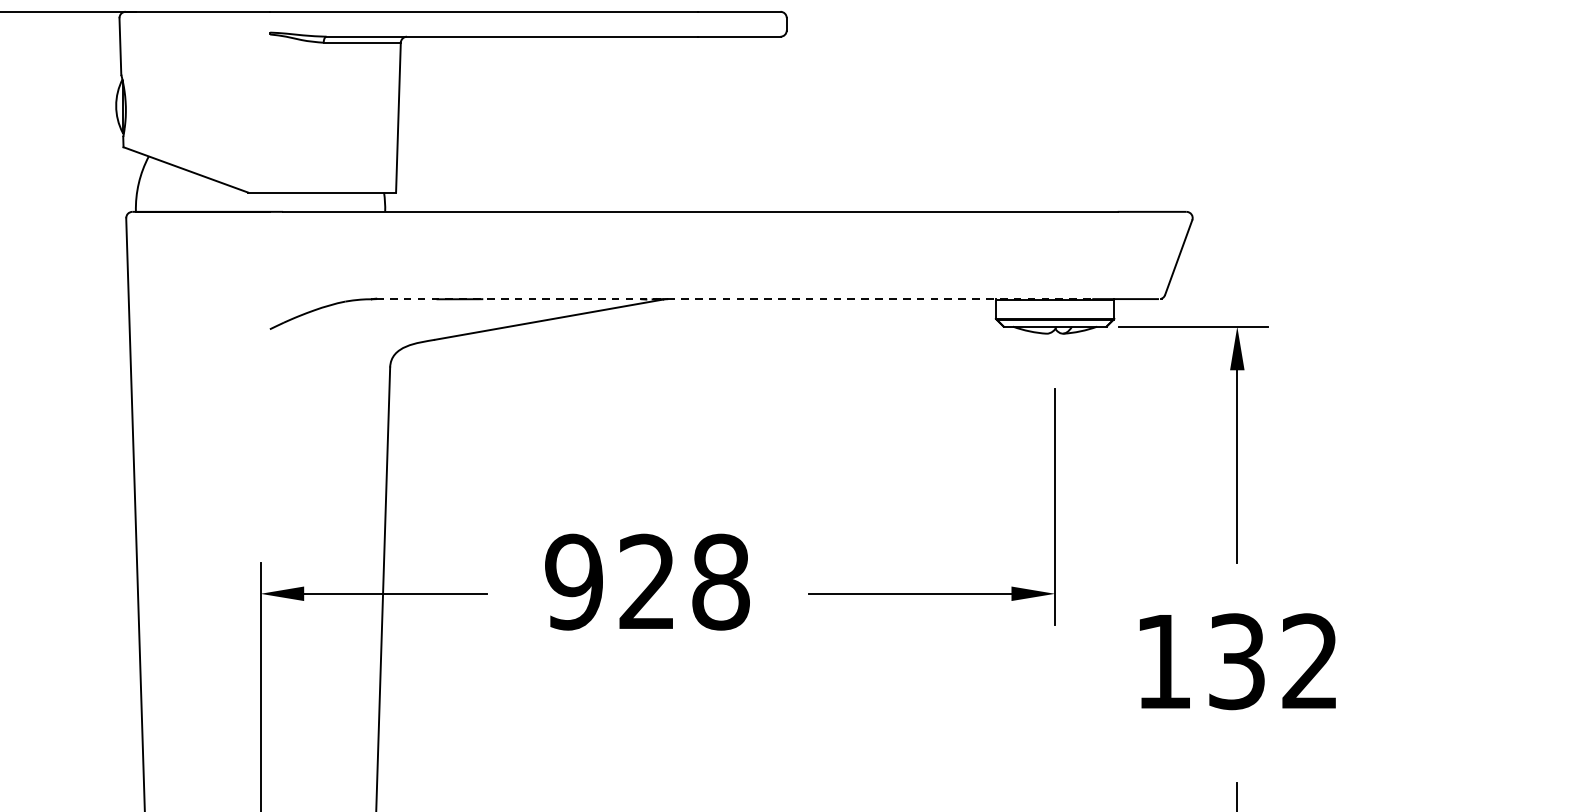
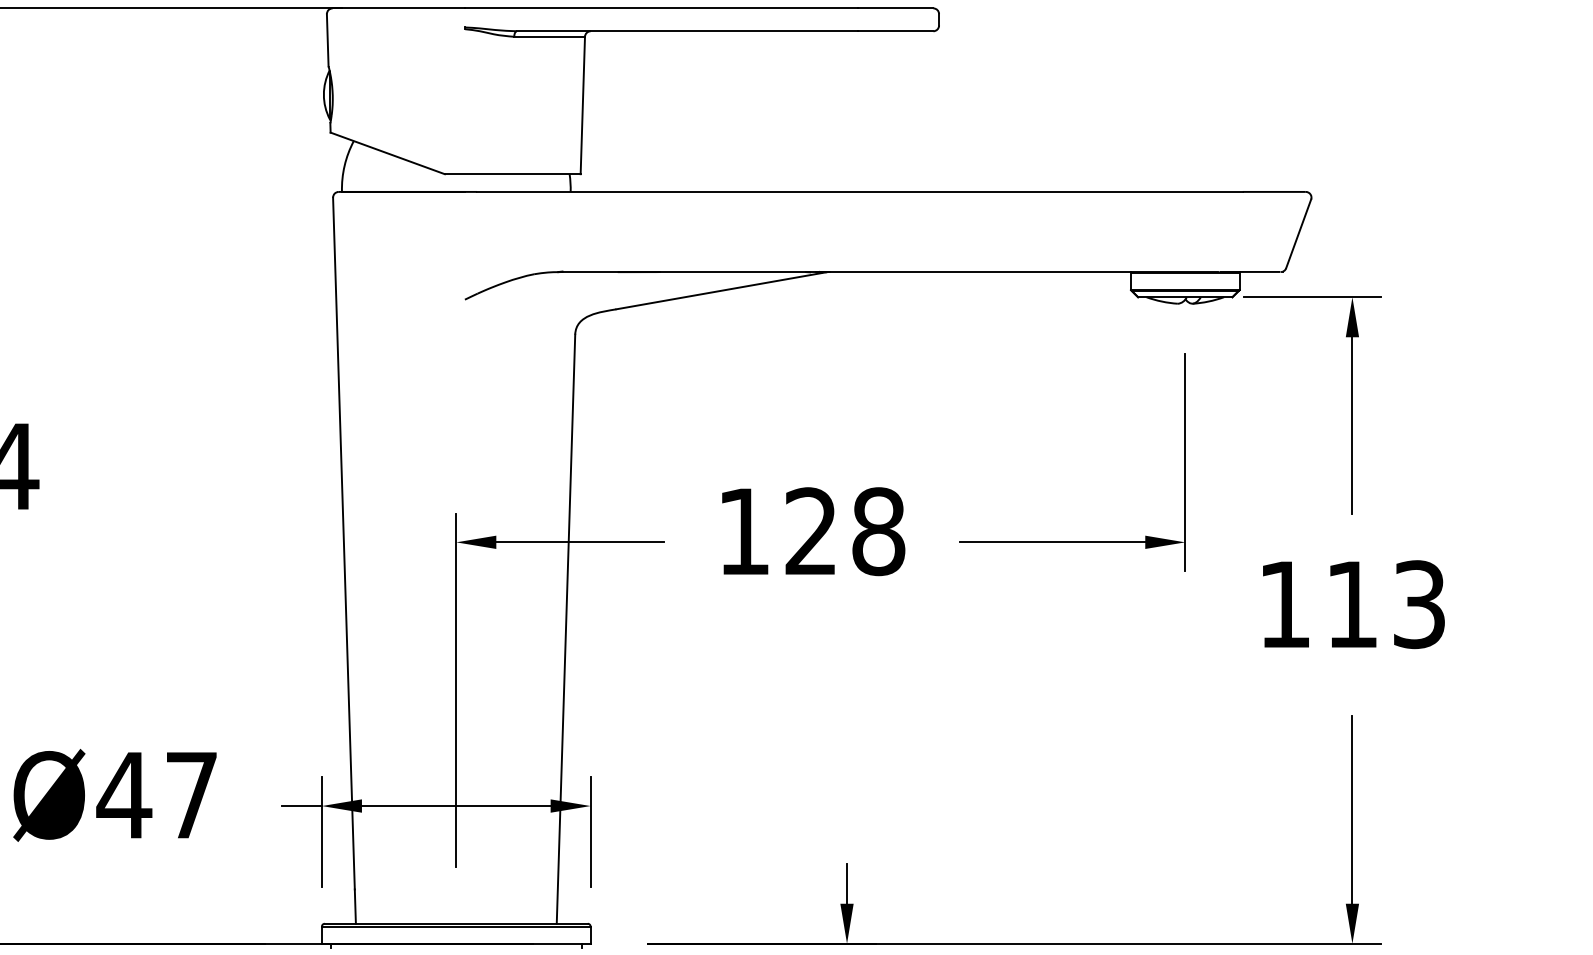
line: (733, 298) -> (890, 271), dashed -> solid
text: (573, 581) -> (743, 531), 928 -> 128
text: (1273, 661) -> (1385, 604), 132 -> 113

